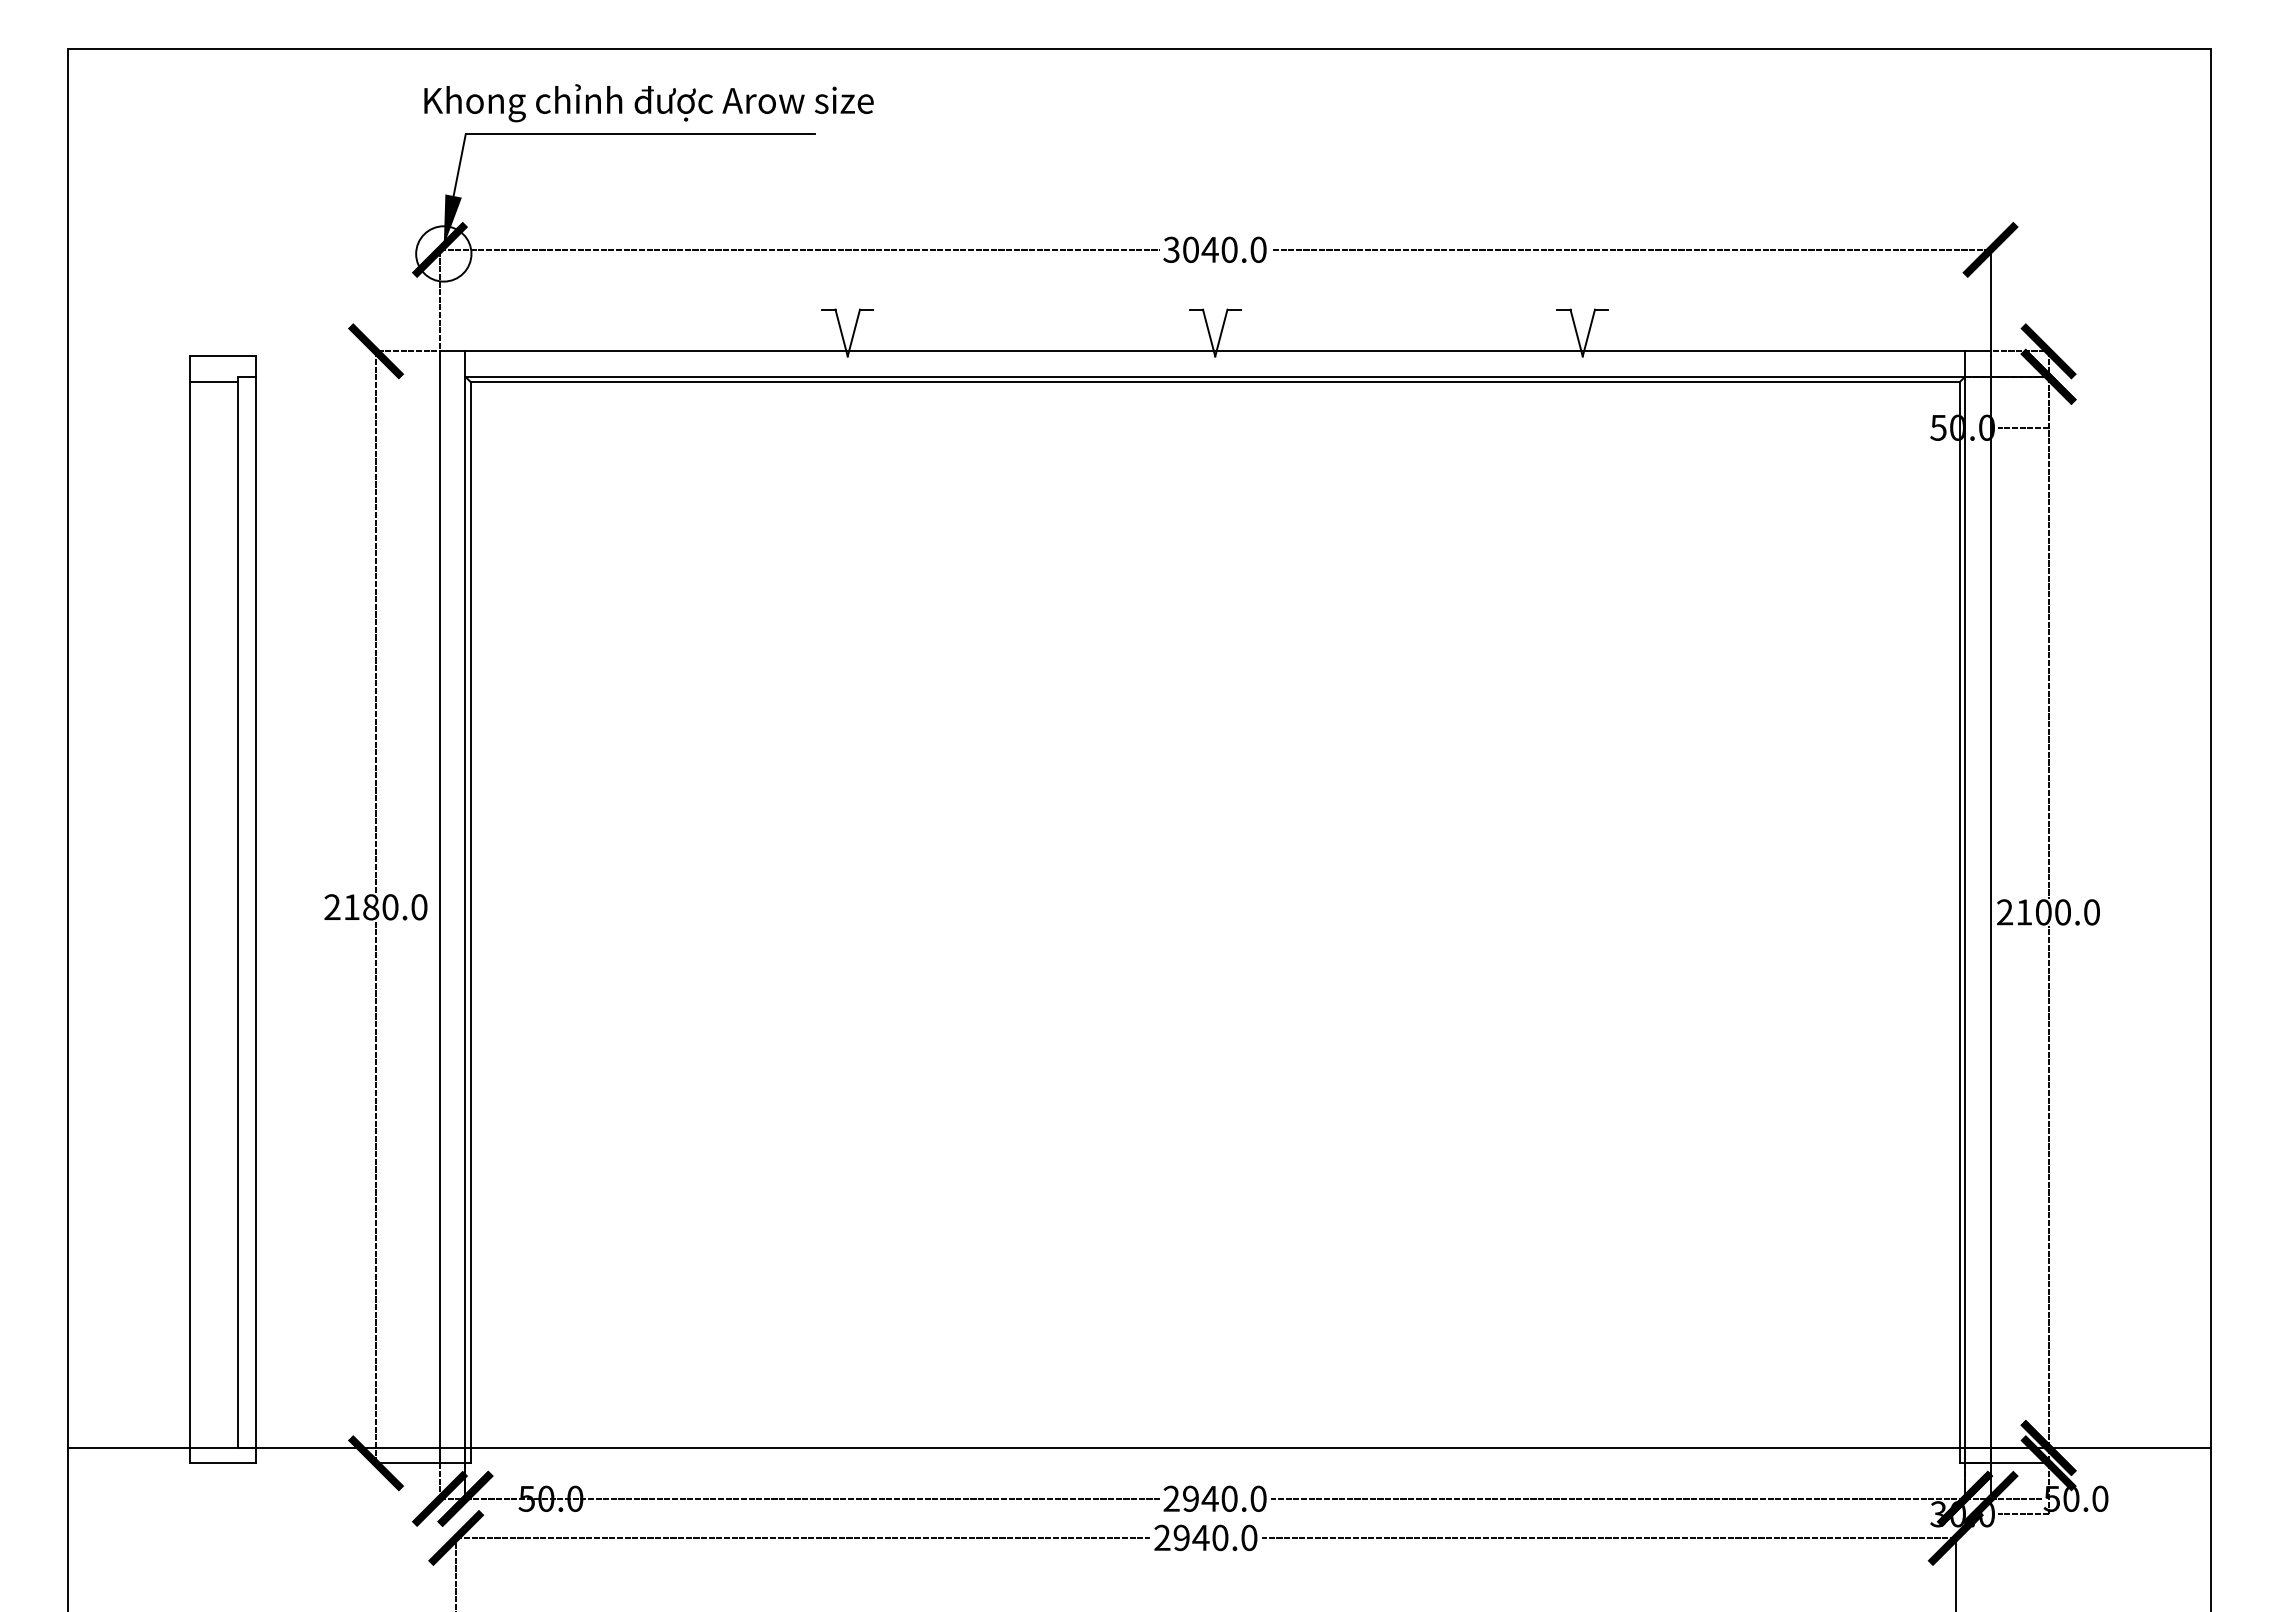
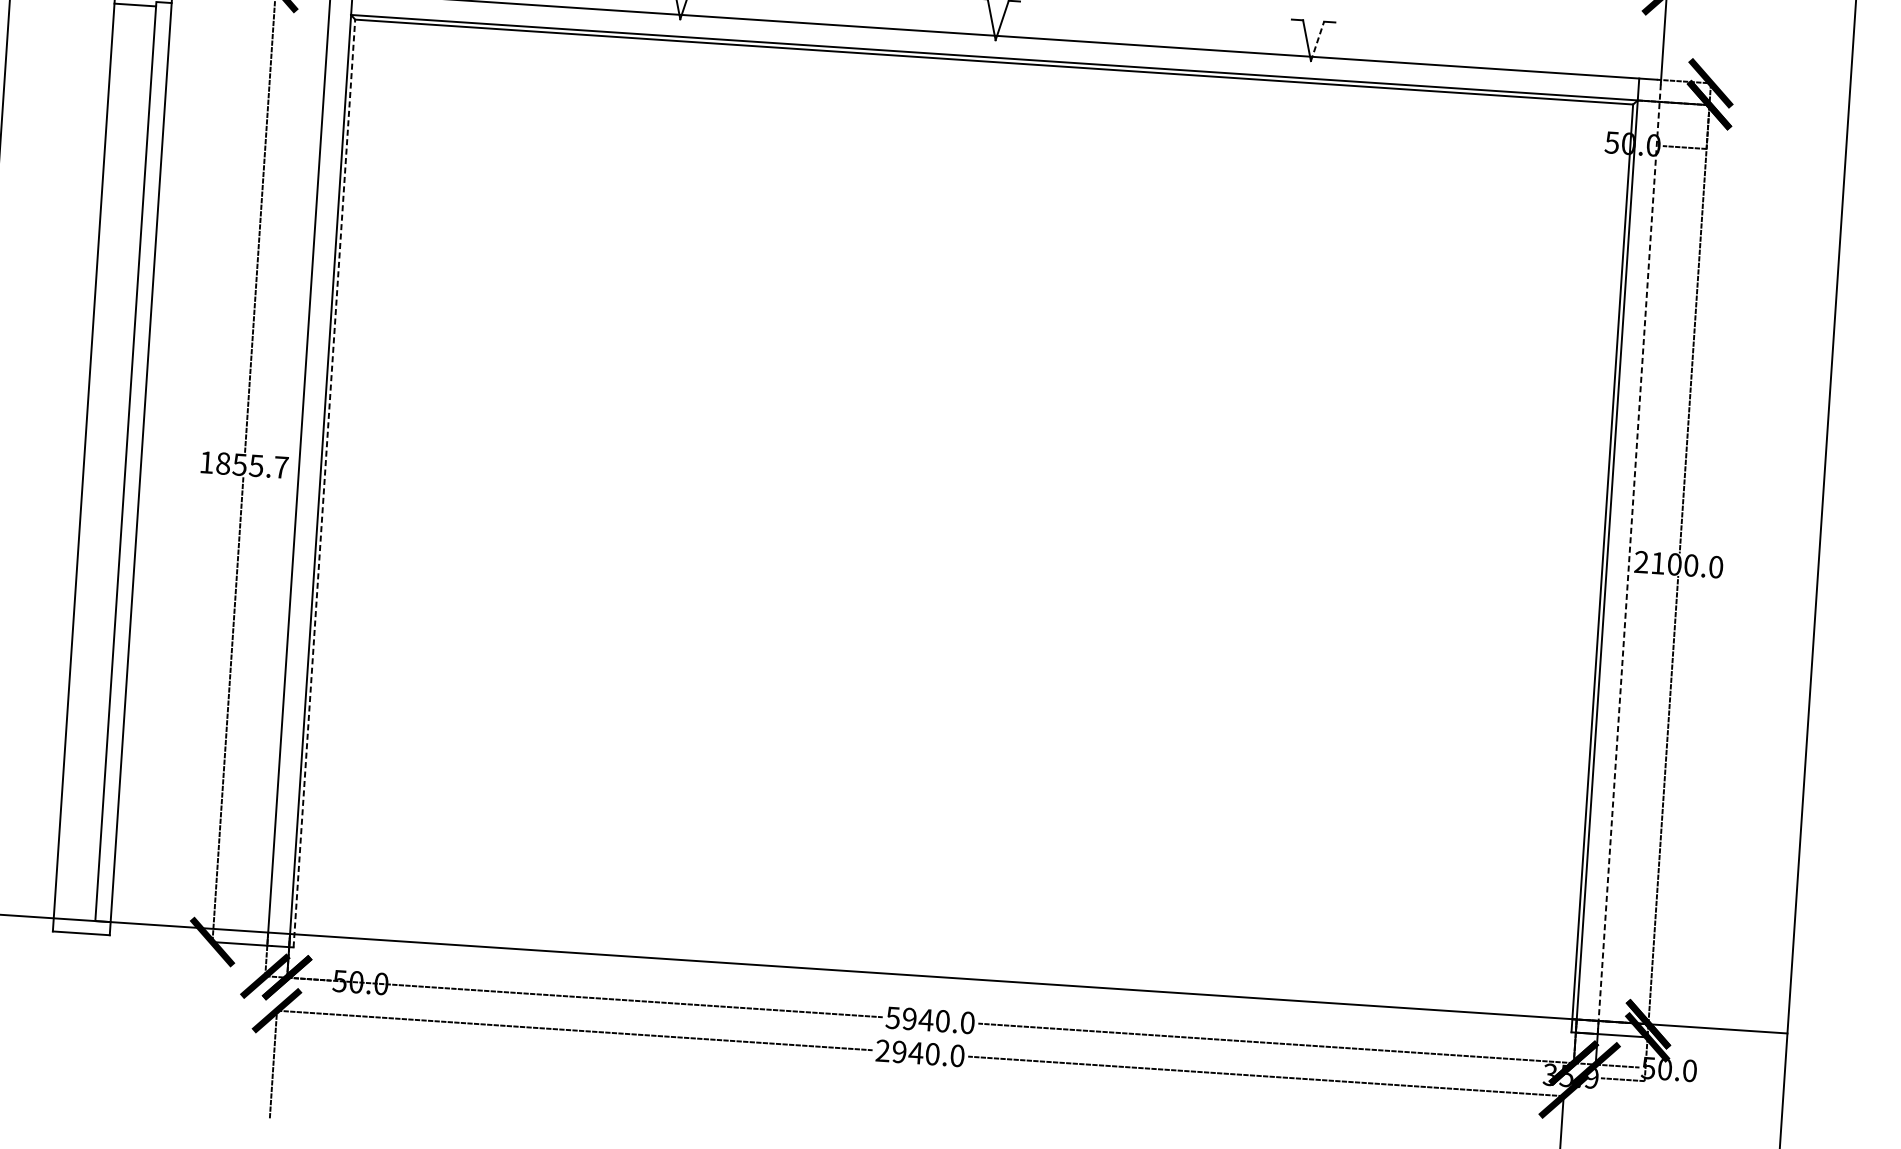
line: (1589, 332) -> (1318, 40), solid -> dashed
text: (375, 907) -> (243, 465), 2180.0 -> 1855.7
line: (1990, 909) -> (1629, 558), solid -> dashed
line: (470, 922) -> (324, 483), solid -> dashed
text: (1171, 1498) -> (892, 1017), 2940.0 -> 5940.0
text: (1971, 1514) -> (1578, 1076), 30.0 -> 35.9

